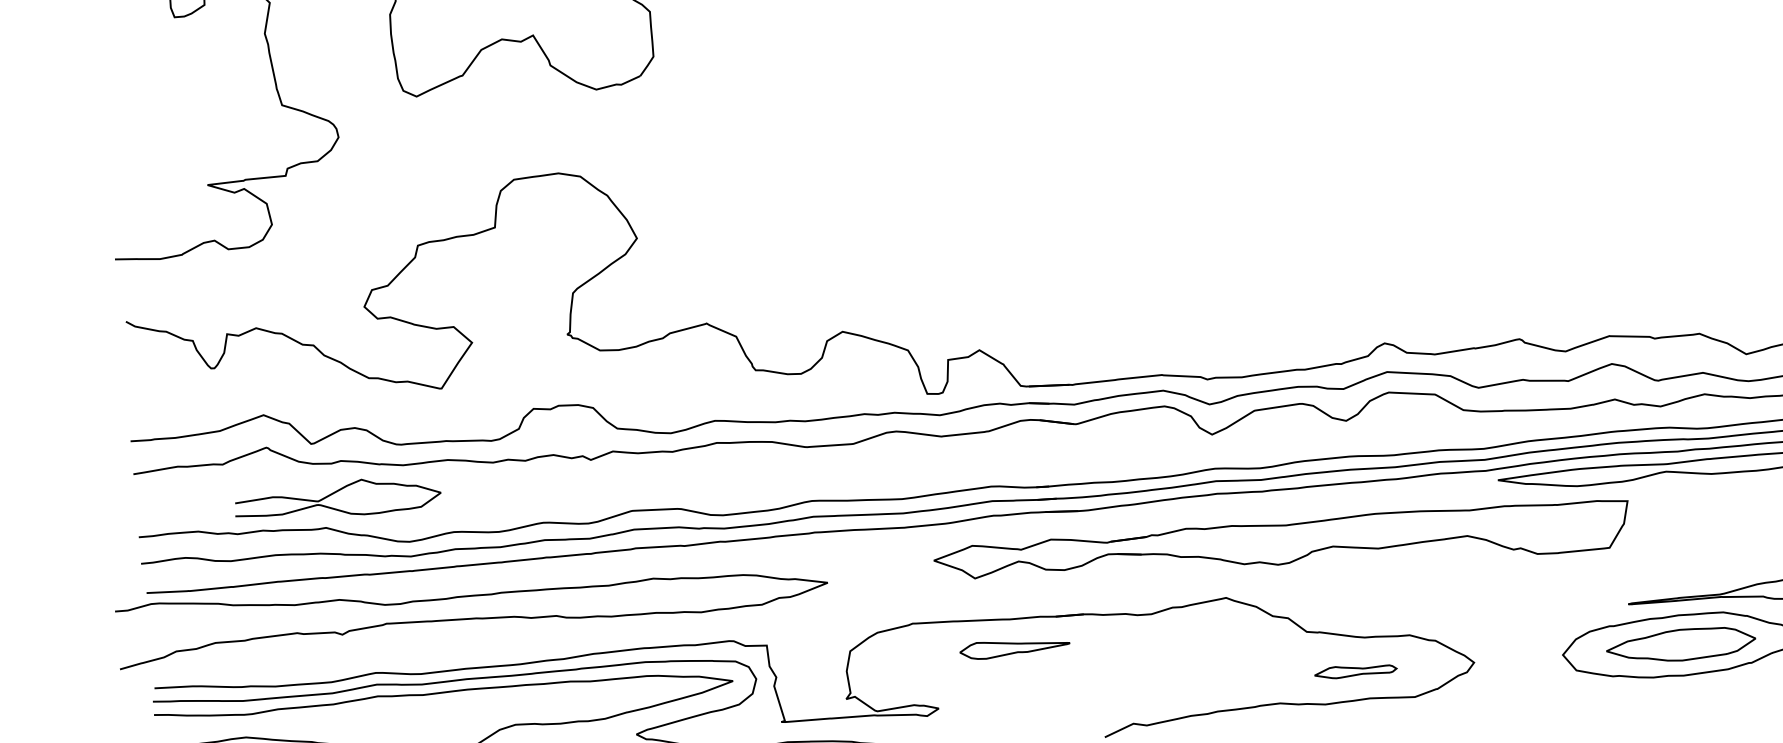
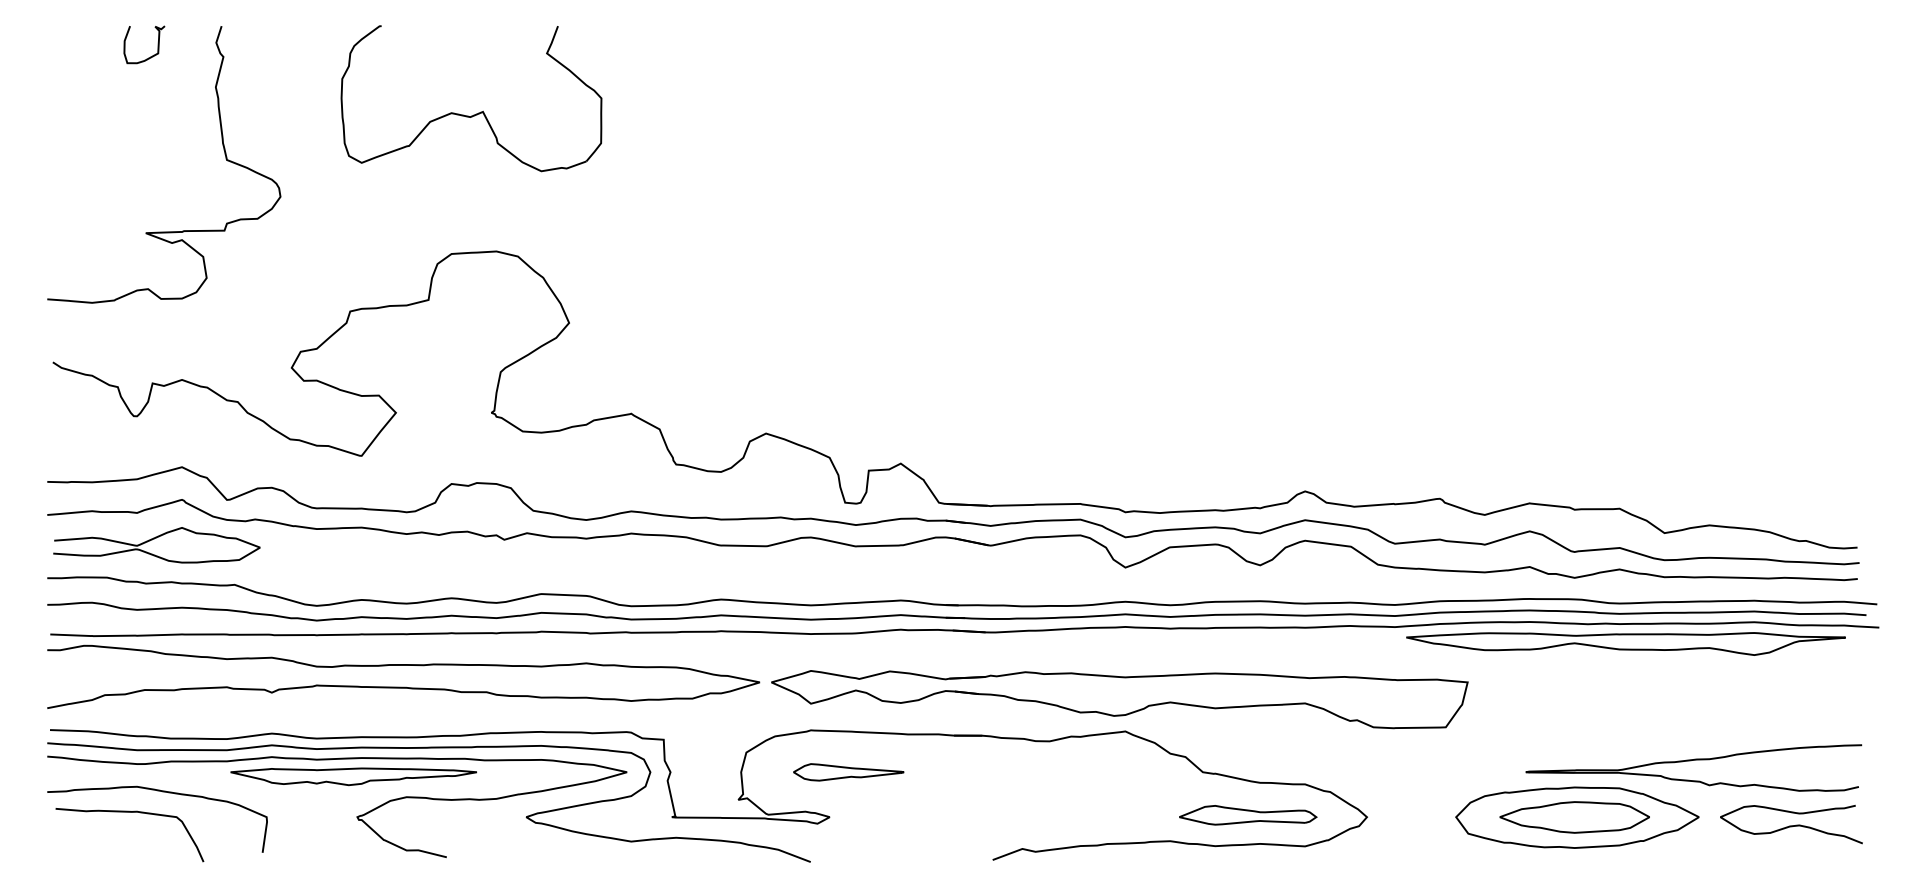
curve: (335, 493) -> (154, 539), moved
part: (1282, 547) -> (1119, 699), moved
curve: (473, 617) -> (403, 686), moved
part: (1014, 648) -> (848, 772), moved
part: (1355, 671) -> (1248, 815), size x1.67
part: (460, 708) -> (353, 776), added

